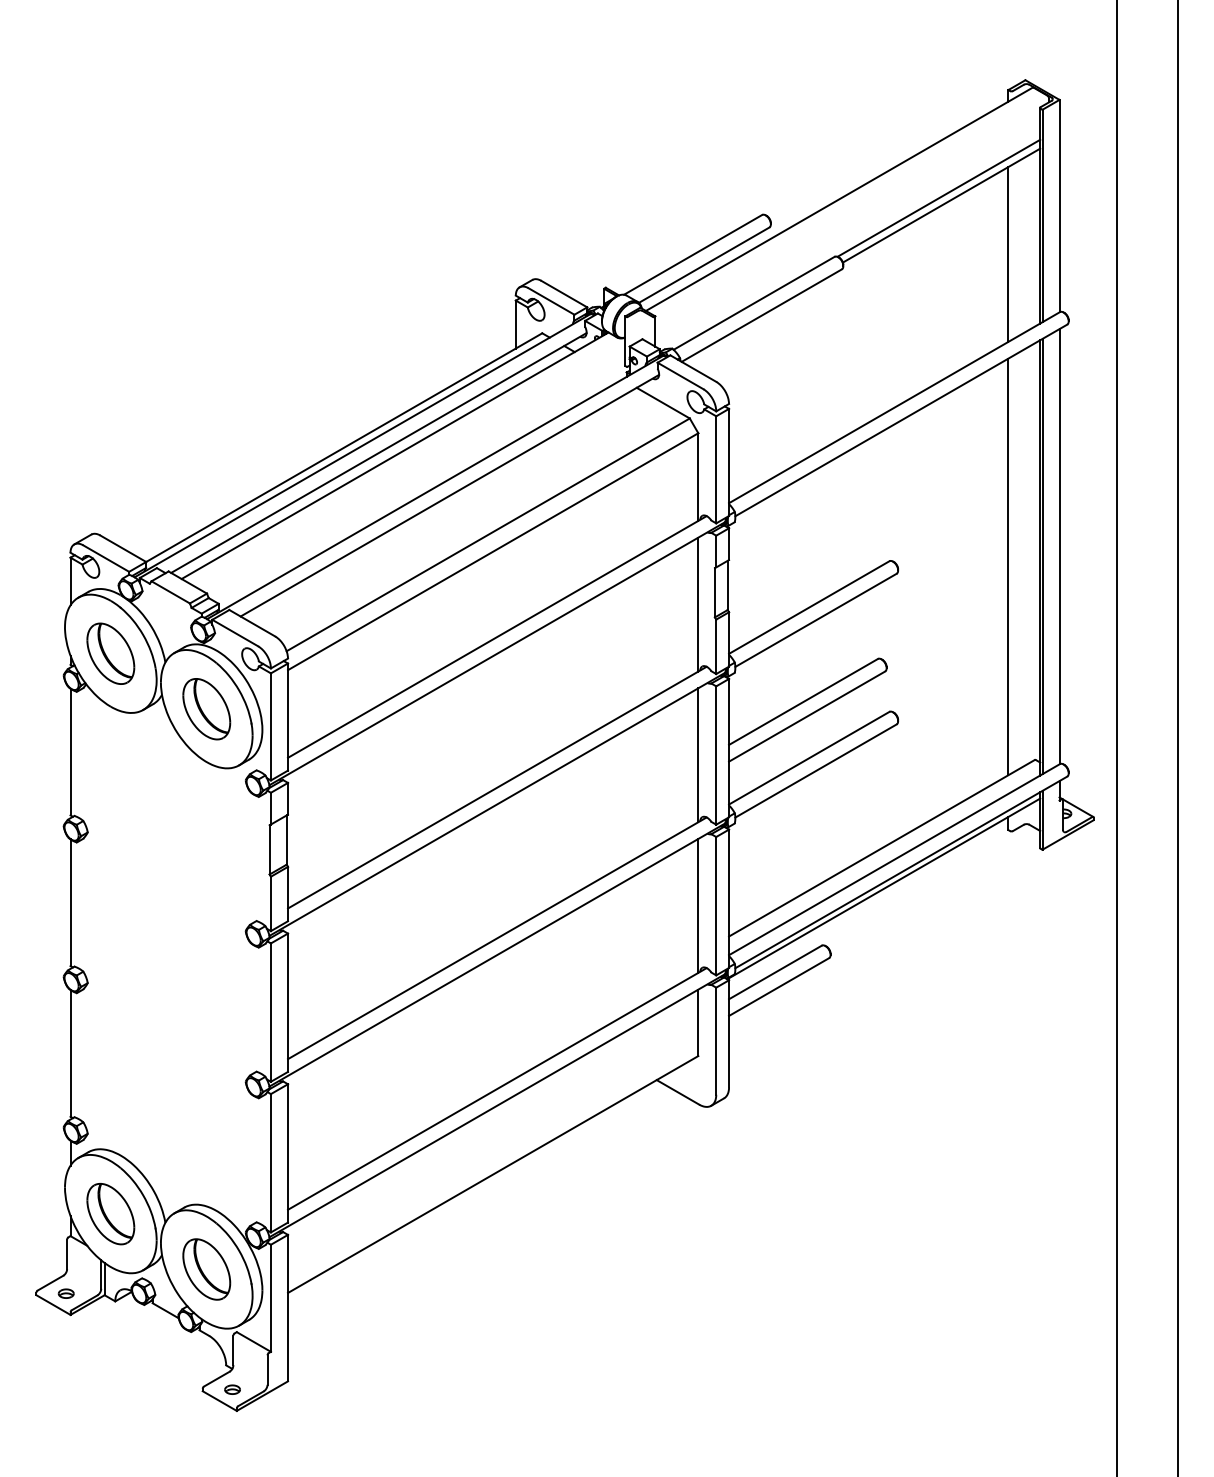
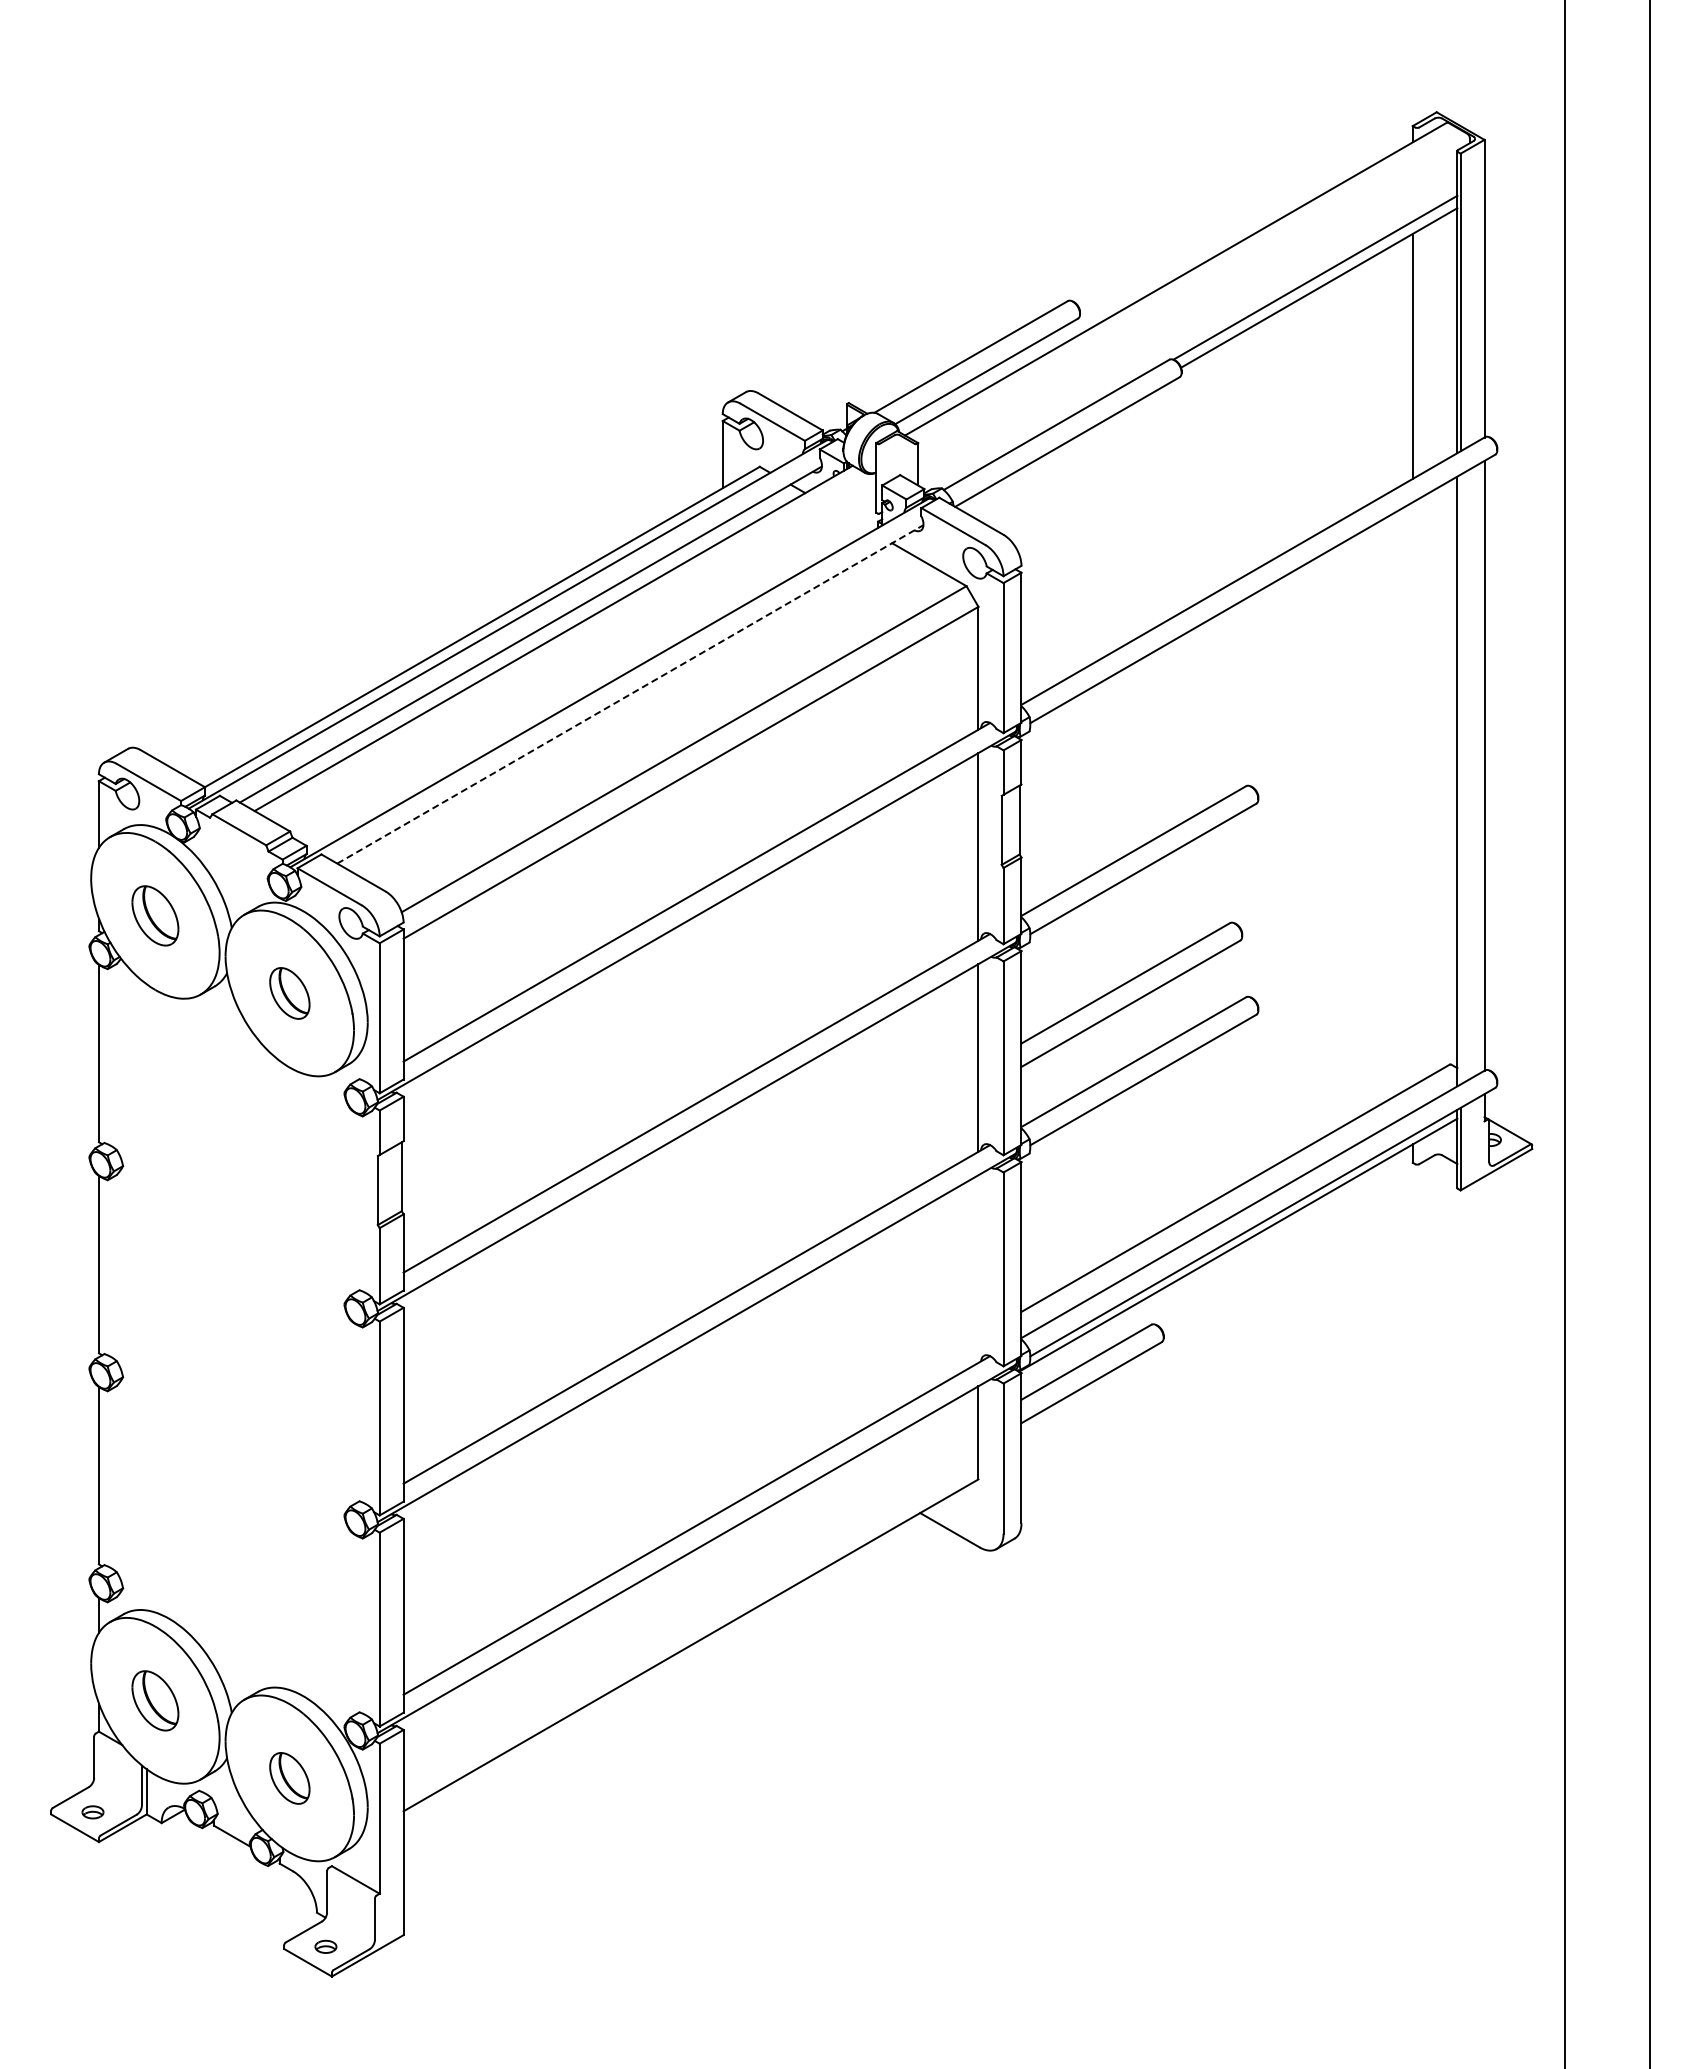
line: (449, 495) -> (630, 694), solid -> dashed
line: (1042, 556) -> (1460, 779), removed
line: (1008, 566) -> (1412, 793), removed
part: (110, 653) -> (155, 915), size x0.7
part: (206, 709) -> (289, 993), size x0.6
line: (698, 905) -> (978, 1268), removed
part: (110, 1213) -> (155, 1700), size x0.7
part: (206, 1269) -> (289, 1778), size x0.6

